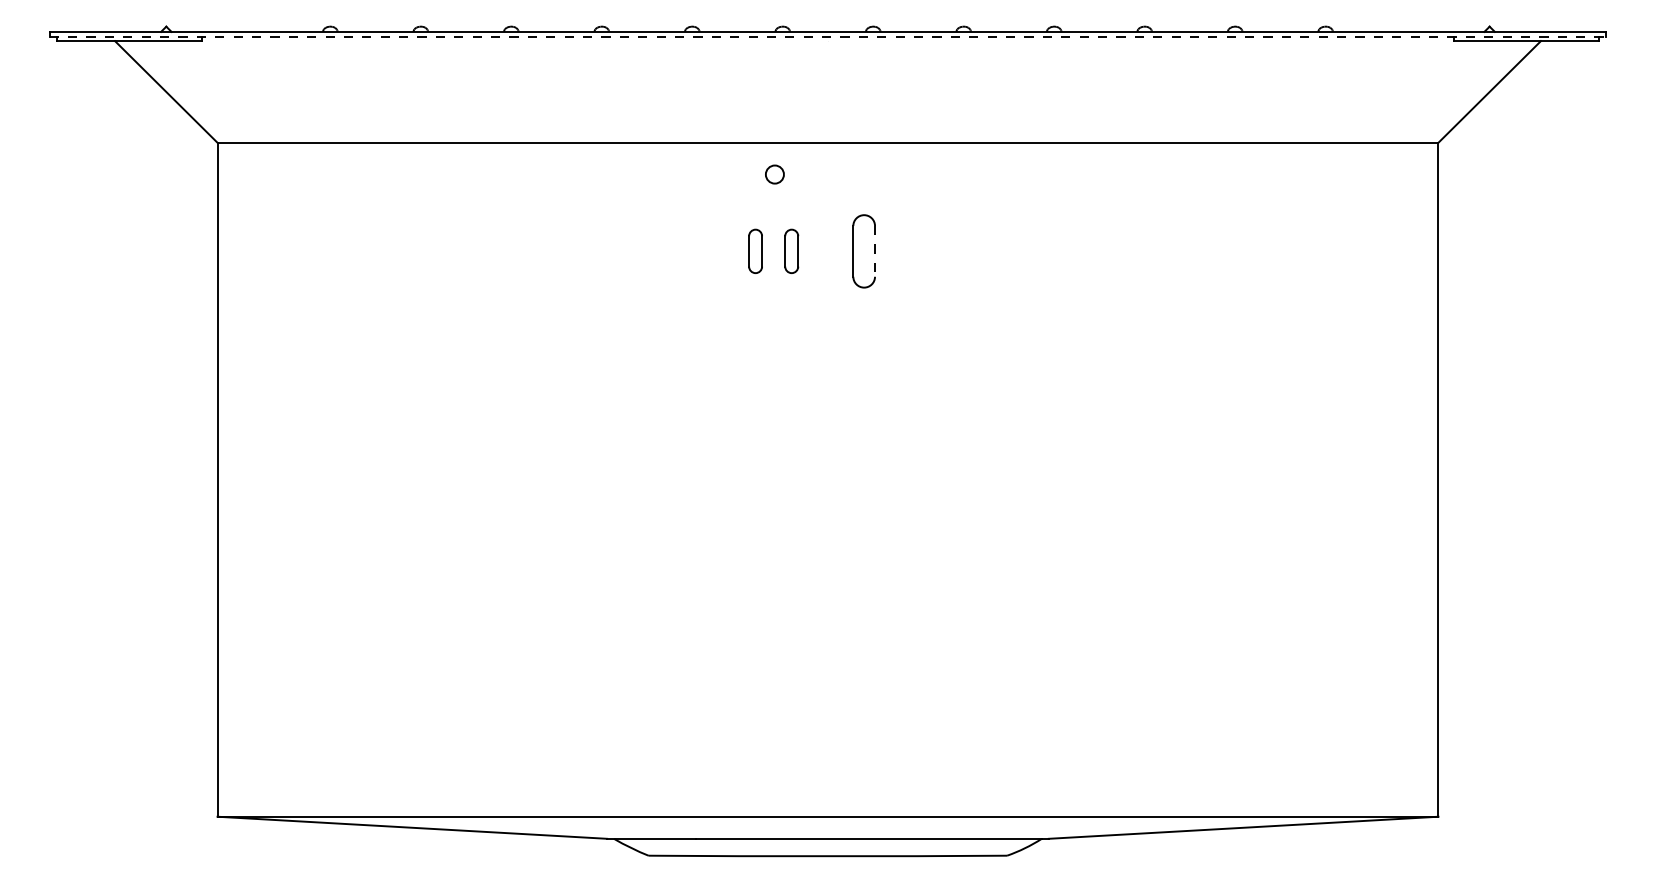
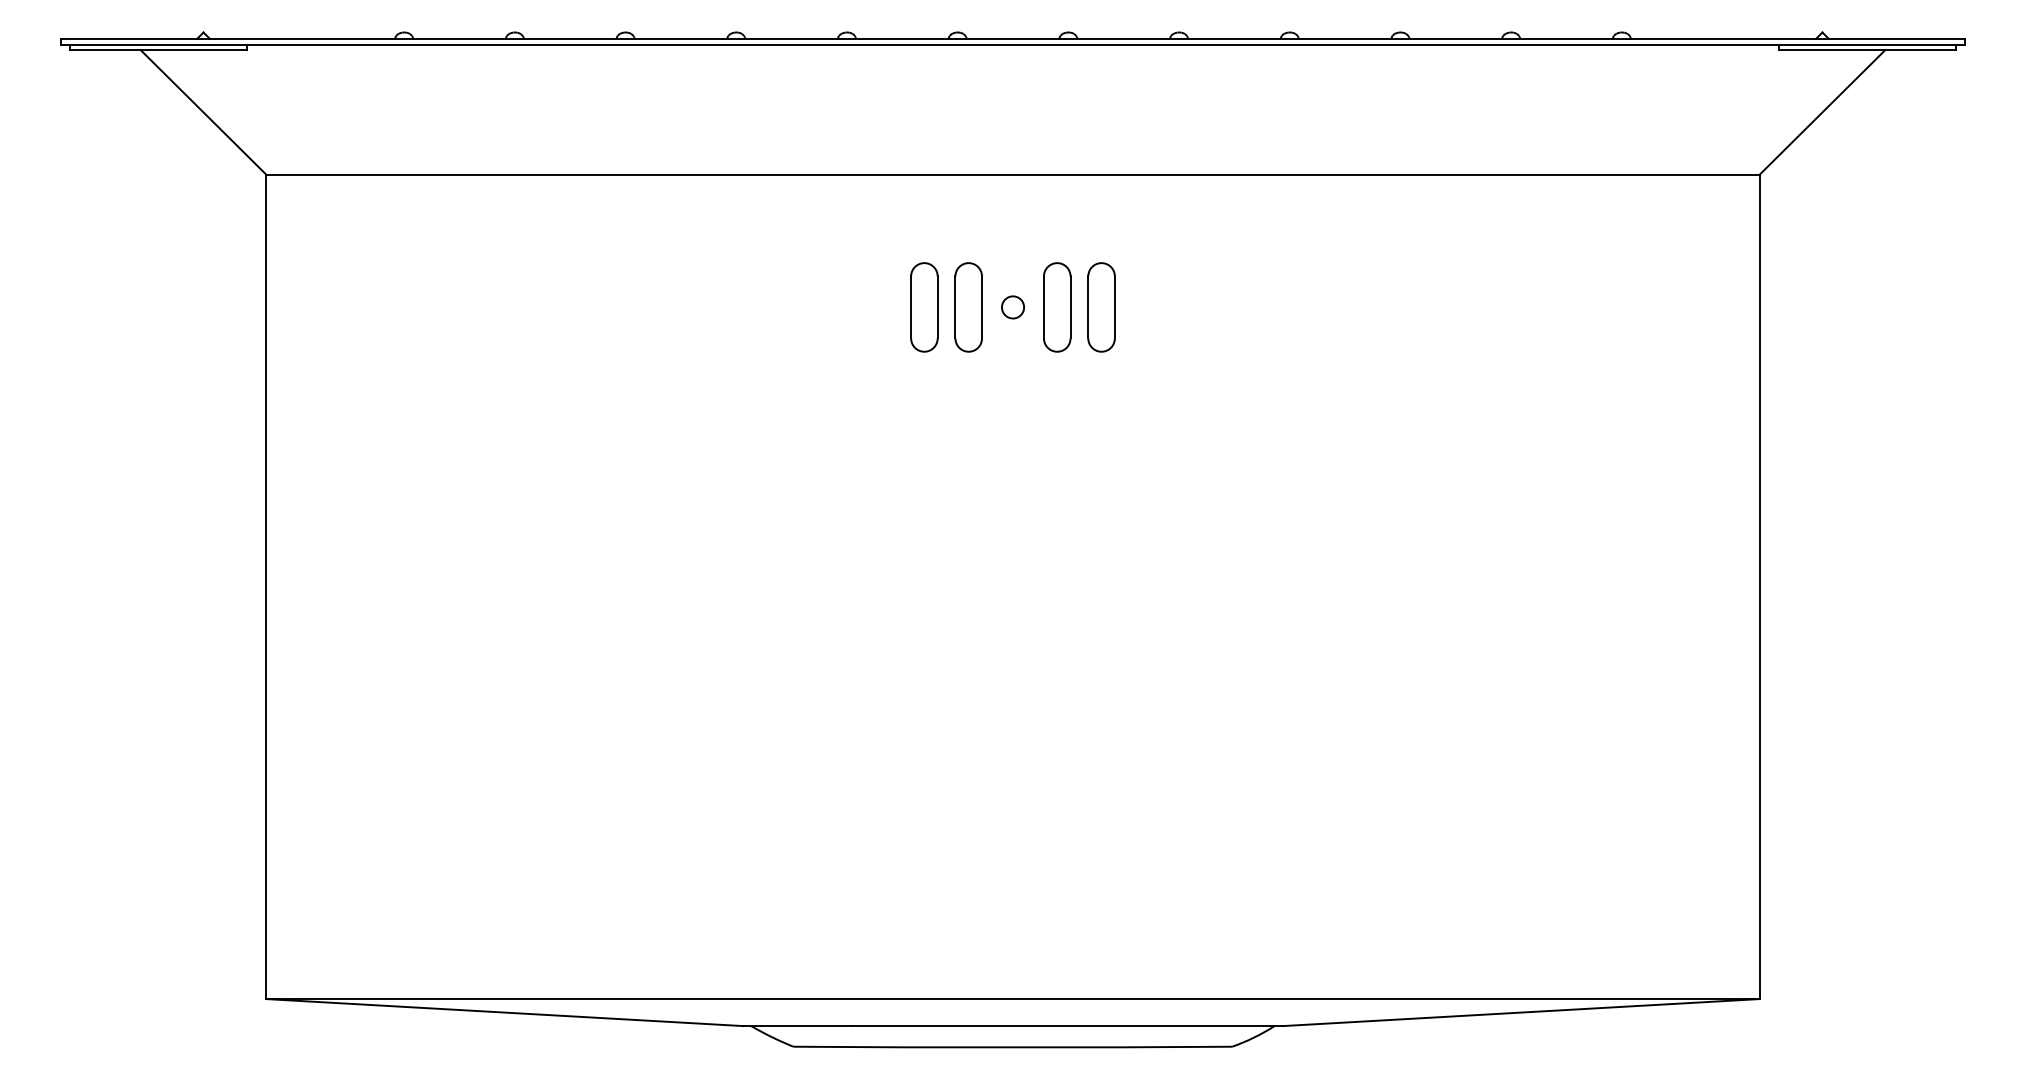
line: (828, 36) -> (1013, 44), dashed -> solid
circle: (774, 174) -> (1012, 307), moved
part: (755, 251) -> (924, 307), size x1.67
part: (791, 251) -> (968, 307), size x1.67
line: (875, 251) -> (1070, 307), dashed -> solid
part: (900, 251) -> (1101, 307), added

